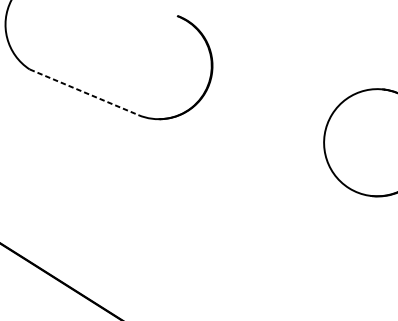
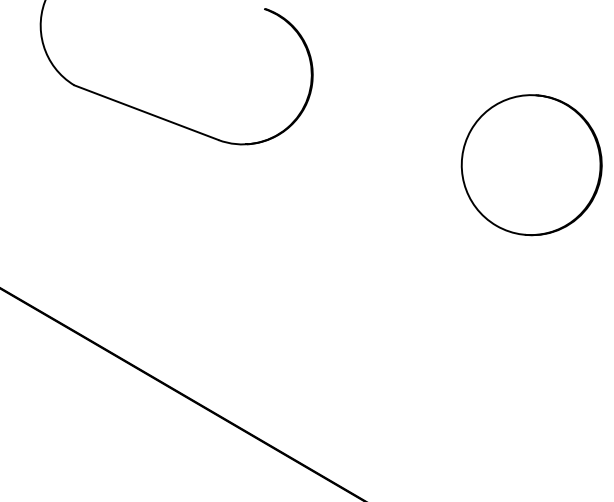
line: (84, 92) -> (146, 112), dashed -> solid

